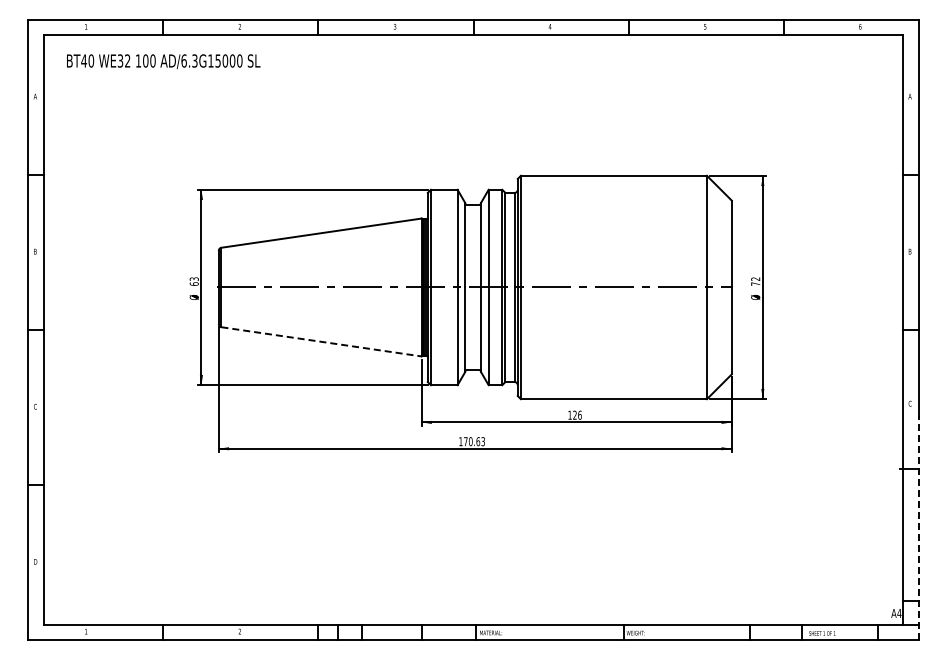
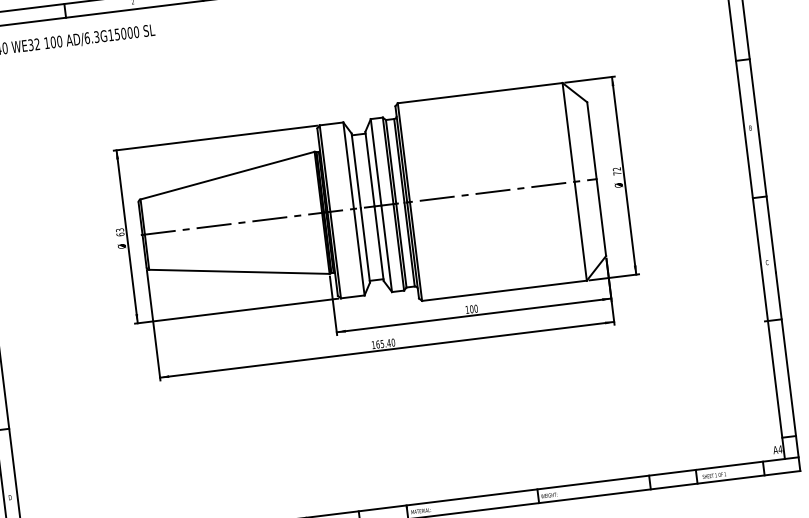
line: (322, 341) -> (240, 271), dashed -> solid
text: (577, 414) -> (473, 308), 126 -> 100
text: (474, 441) -> (385, 343), 170.63 -> 165.40
line: (918, 527) -> (787, 371), dashed -> solid

